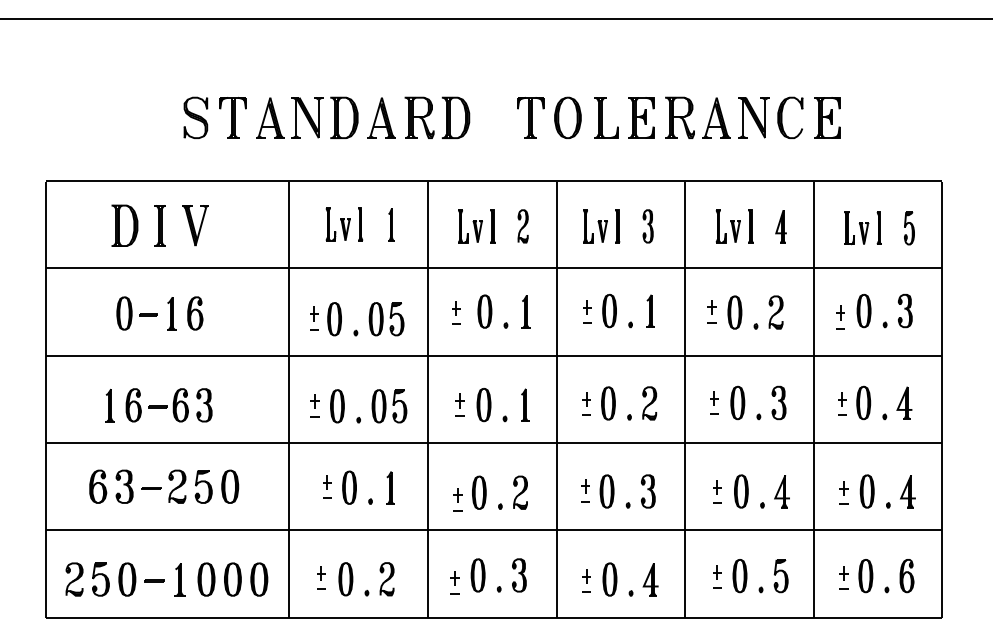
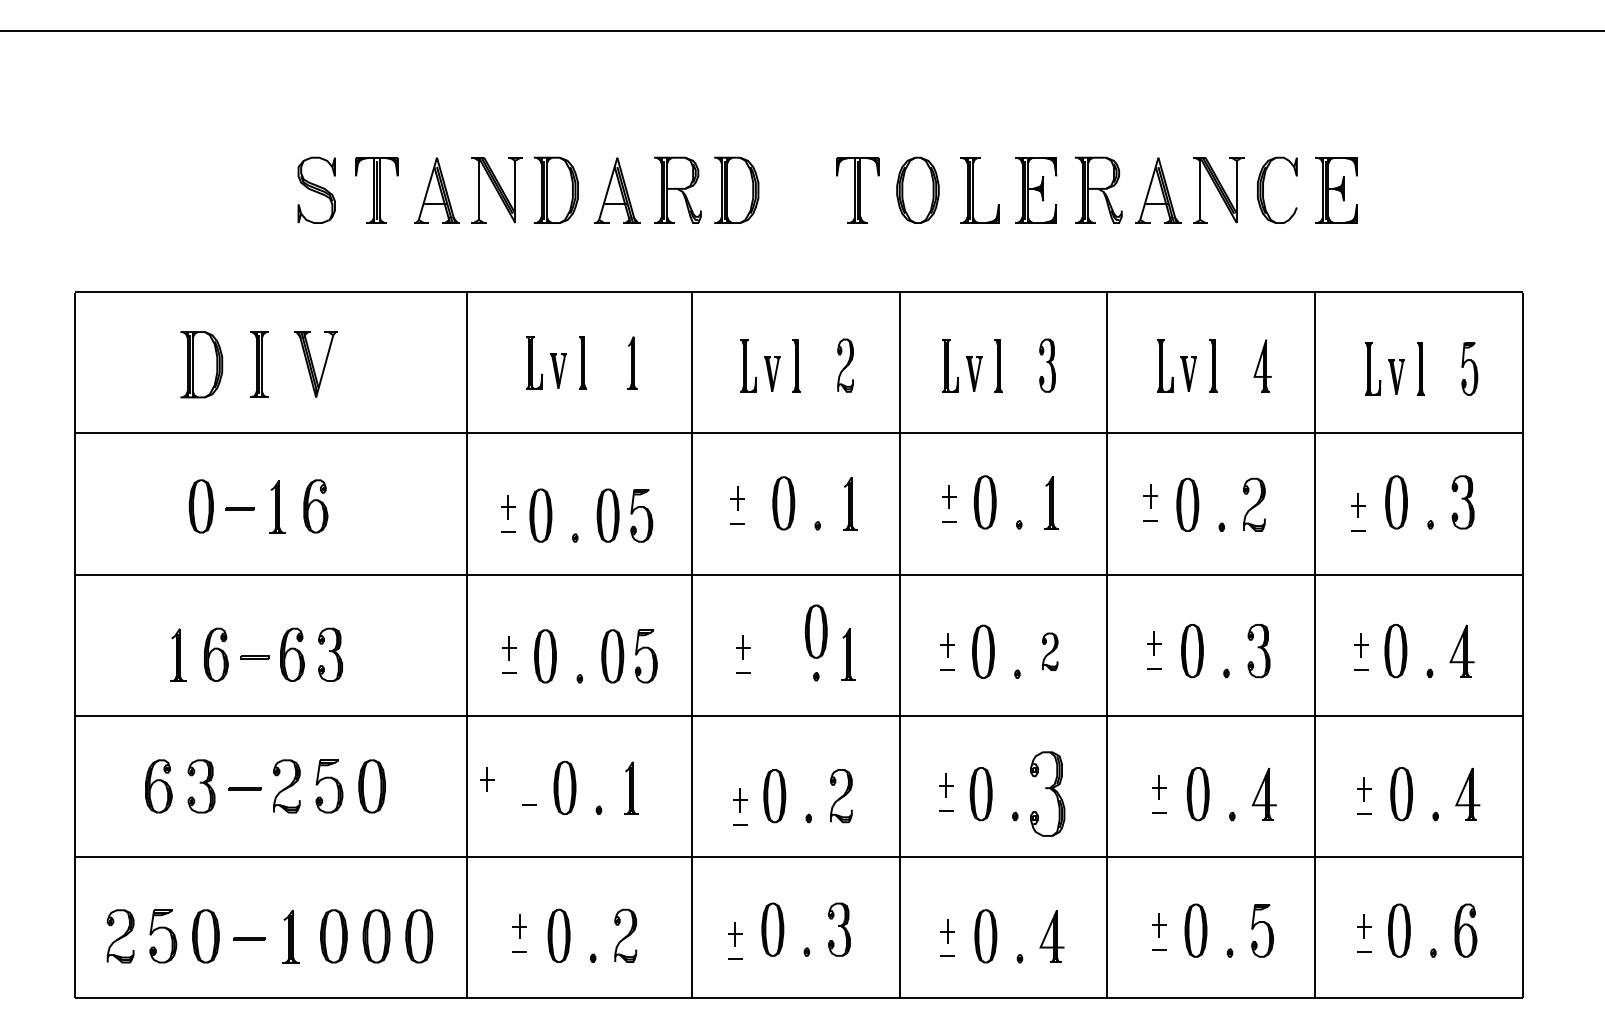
part: (649, 403) -> (1049, 651), size x0.7
part: (483, 405) -> (815, 632), moved
part: (327, 482) -> (487, 779), moved
part: (648, 491) -> (1048, 794), size x1.6

